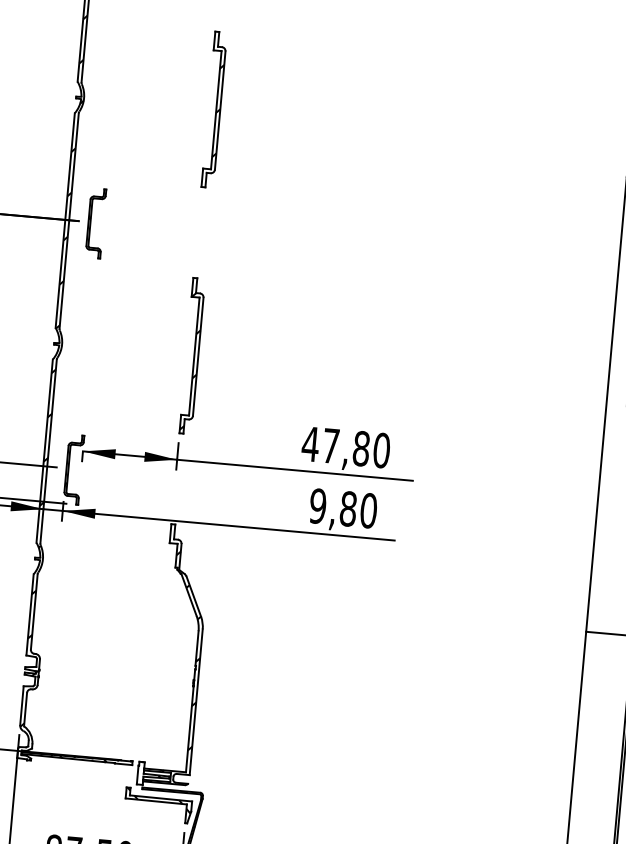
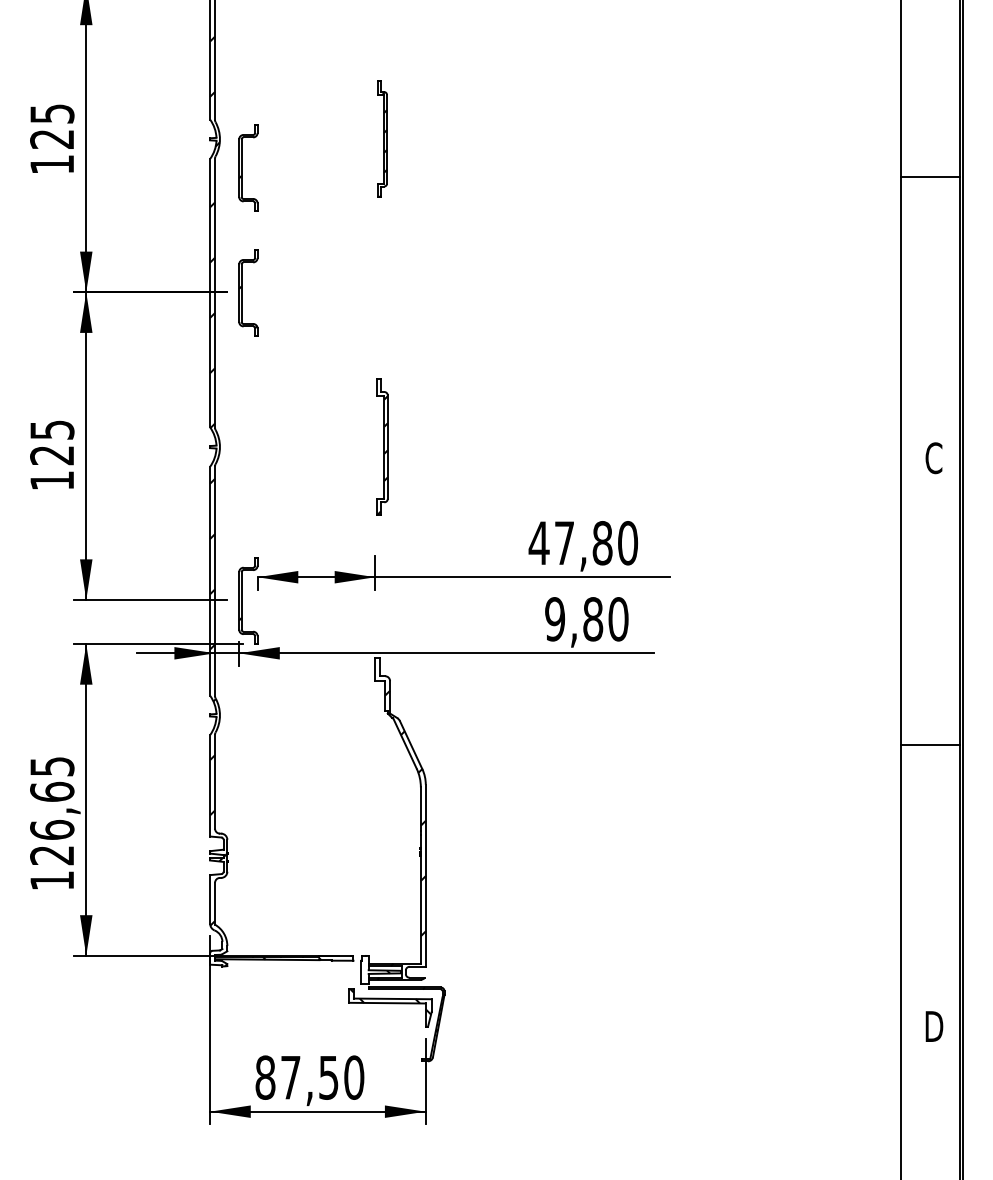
part: (214, 109) -> (382, 138), size x0.6
part: (104, 122) -> (248, 167), added
part: (192, 355) -> (382, 446), size x0.7

